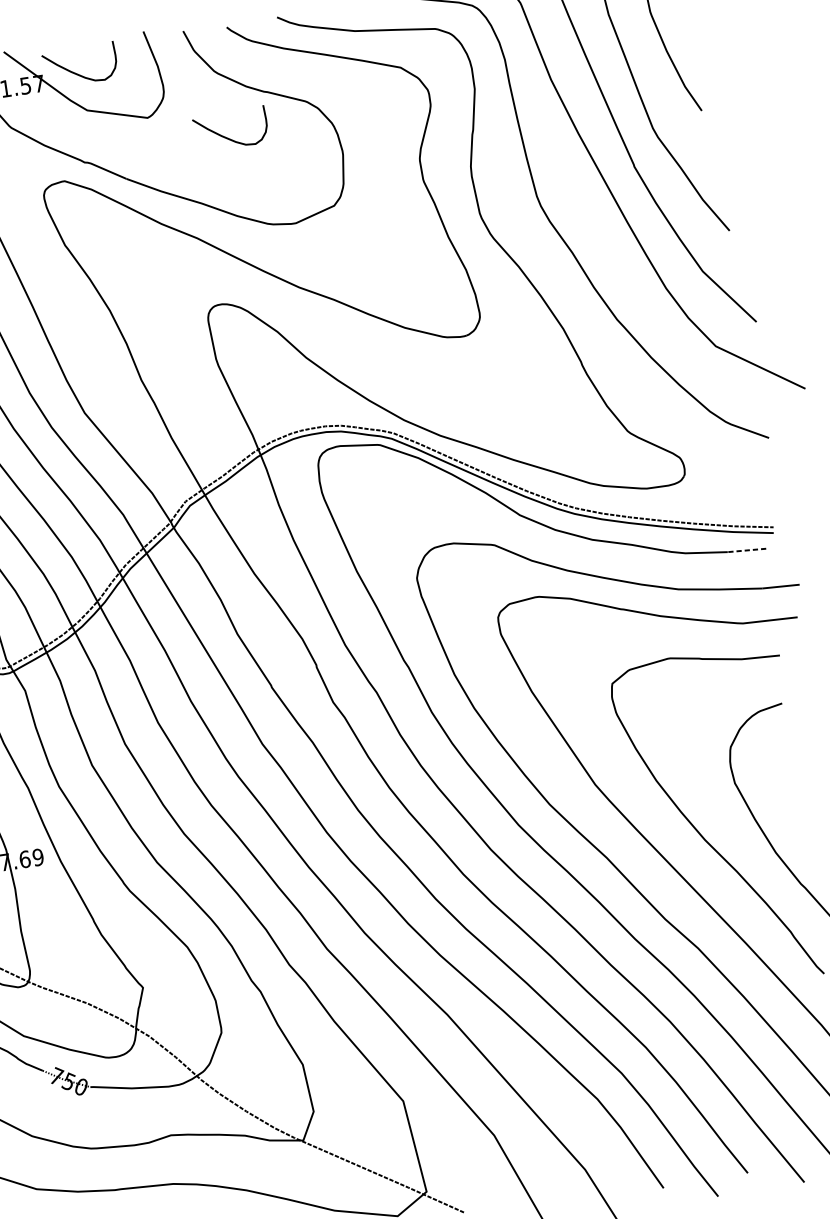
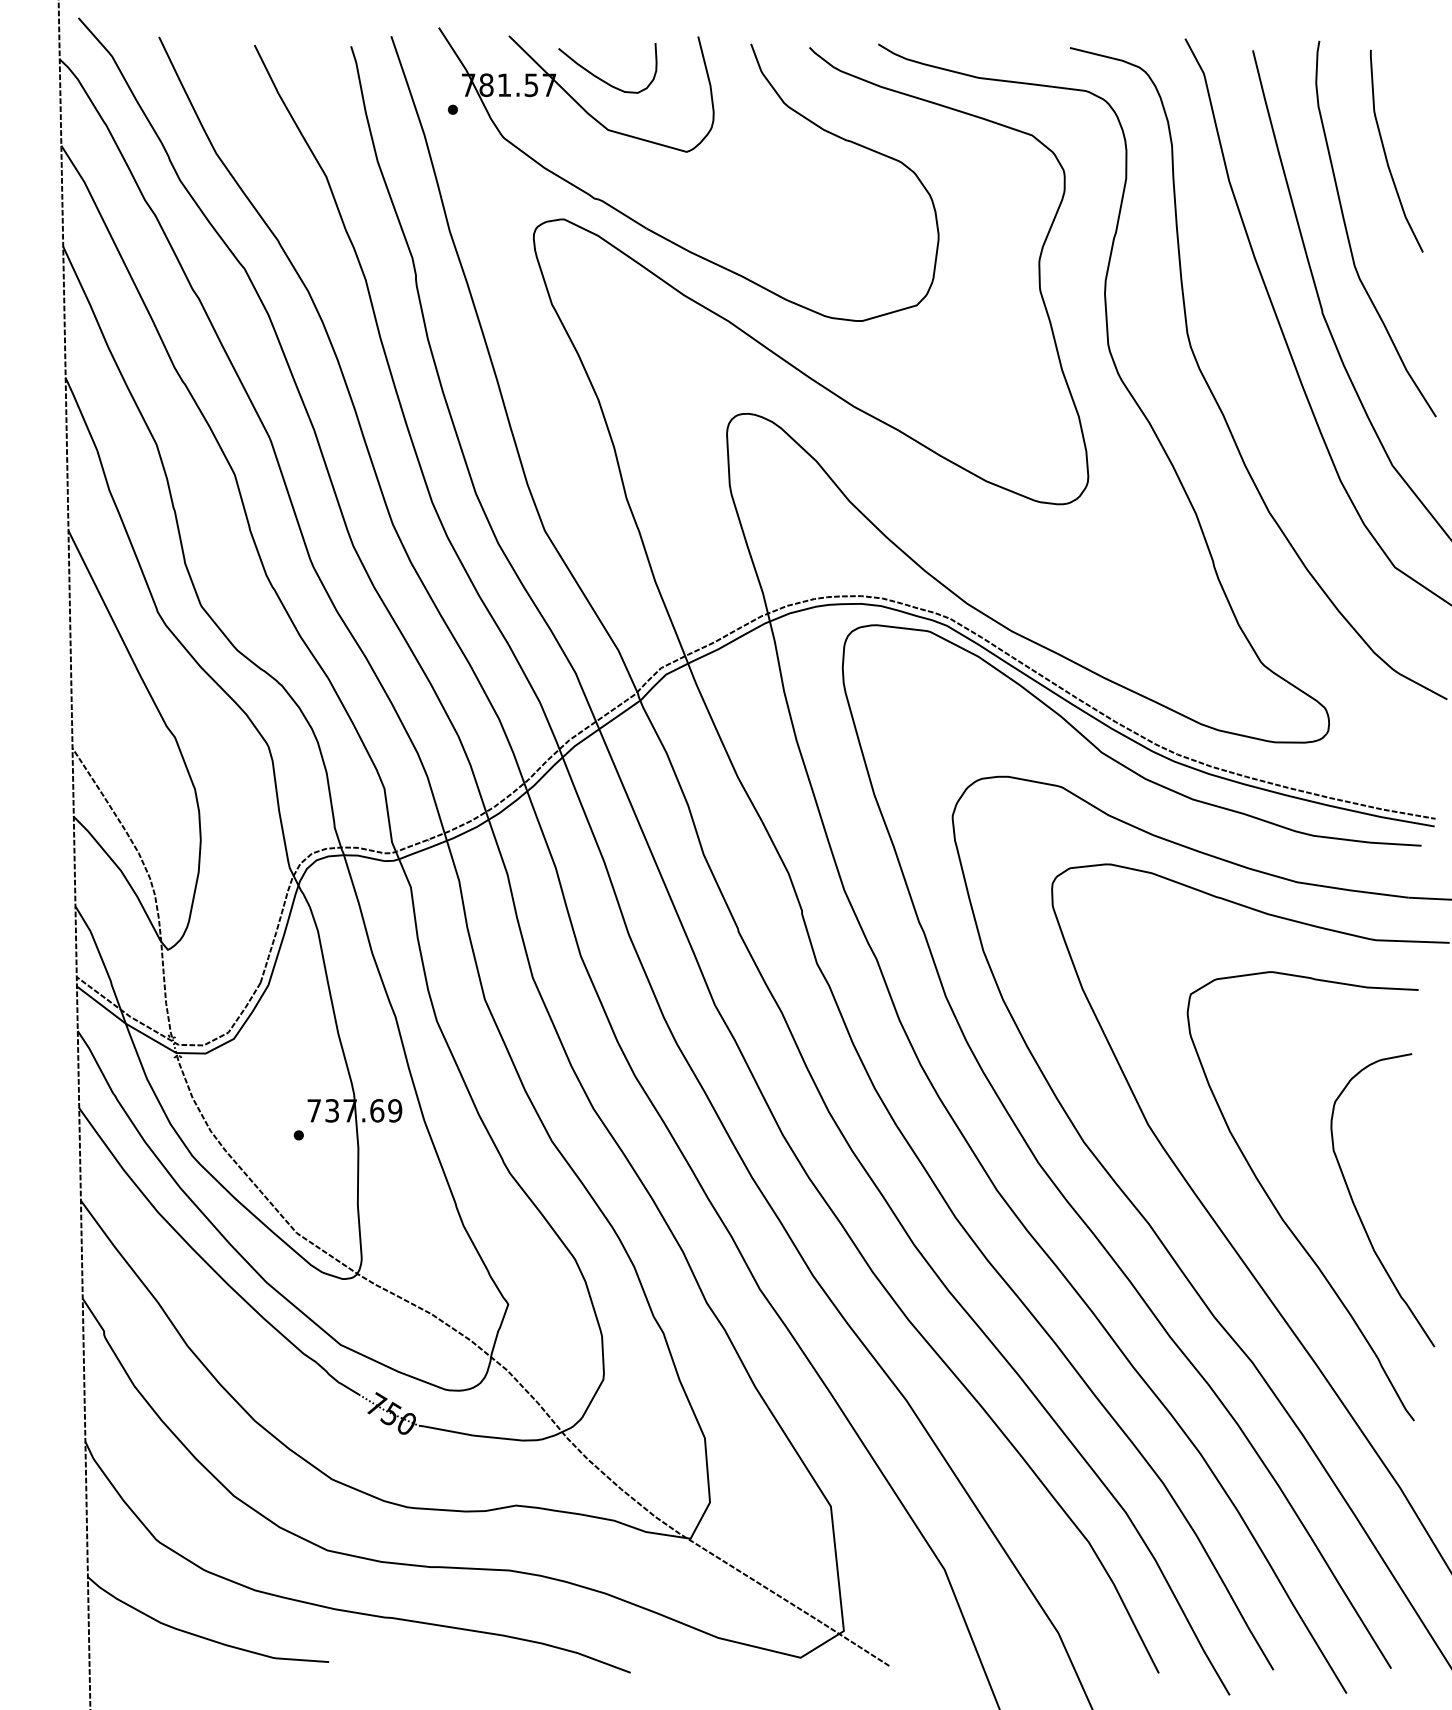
curve: (227, 137) -> (788, 193), removed
line: (746, 550) -> (1395, 844), dashed -> solid

